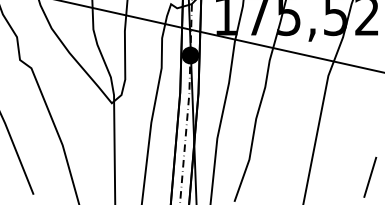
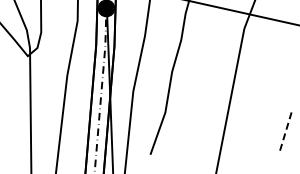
line: (370, 176) -> (286, 129), solid -> dashed

